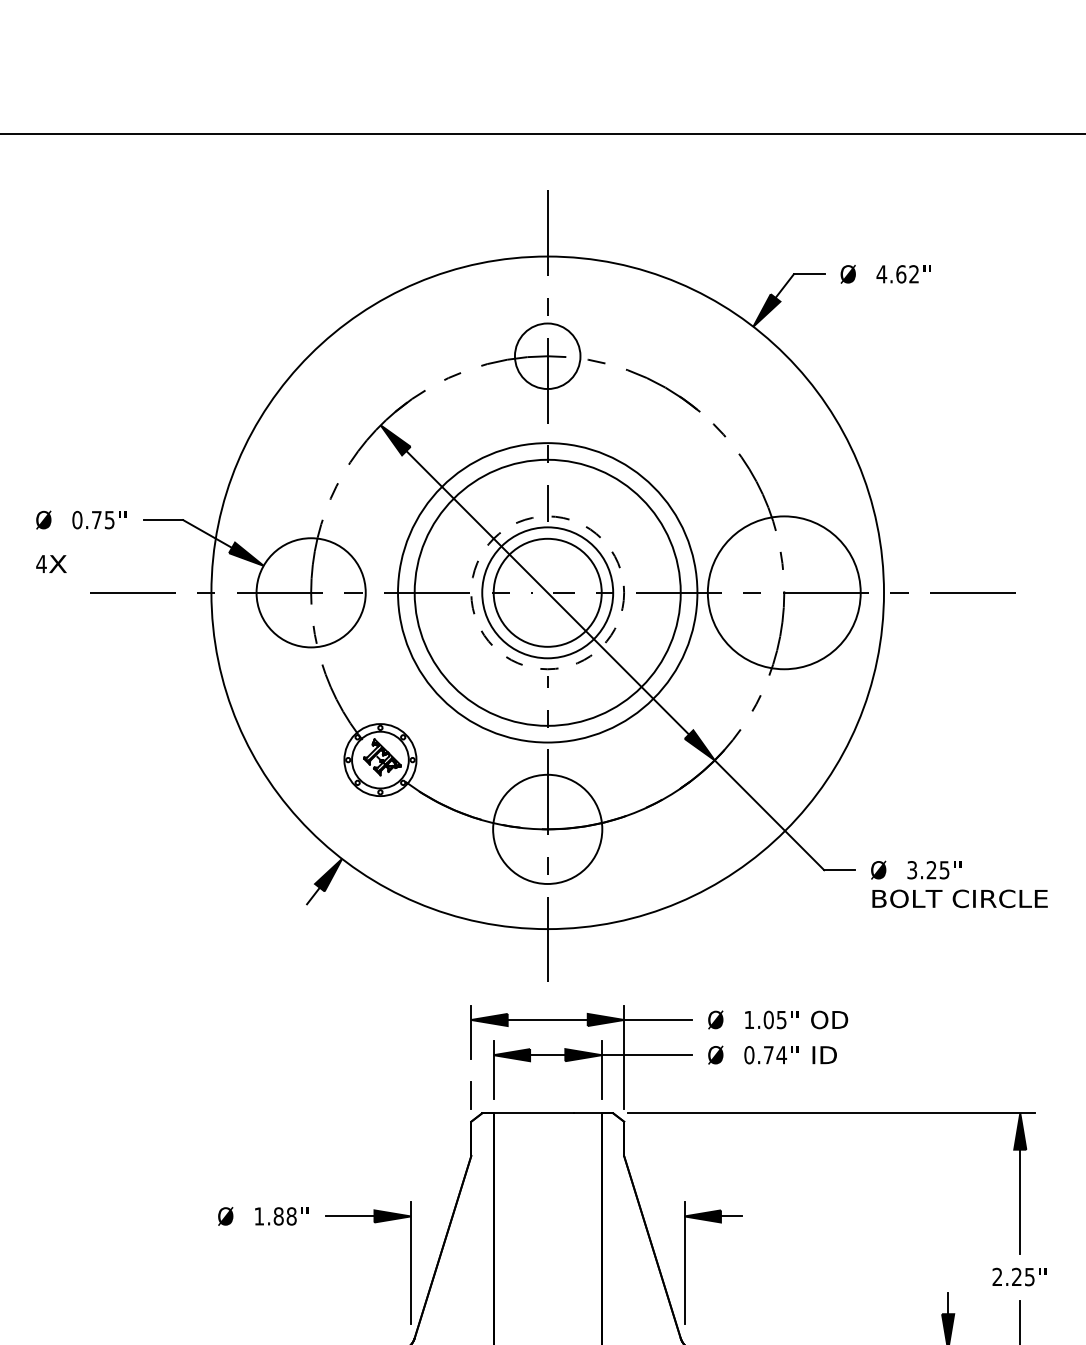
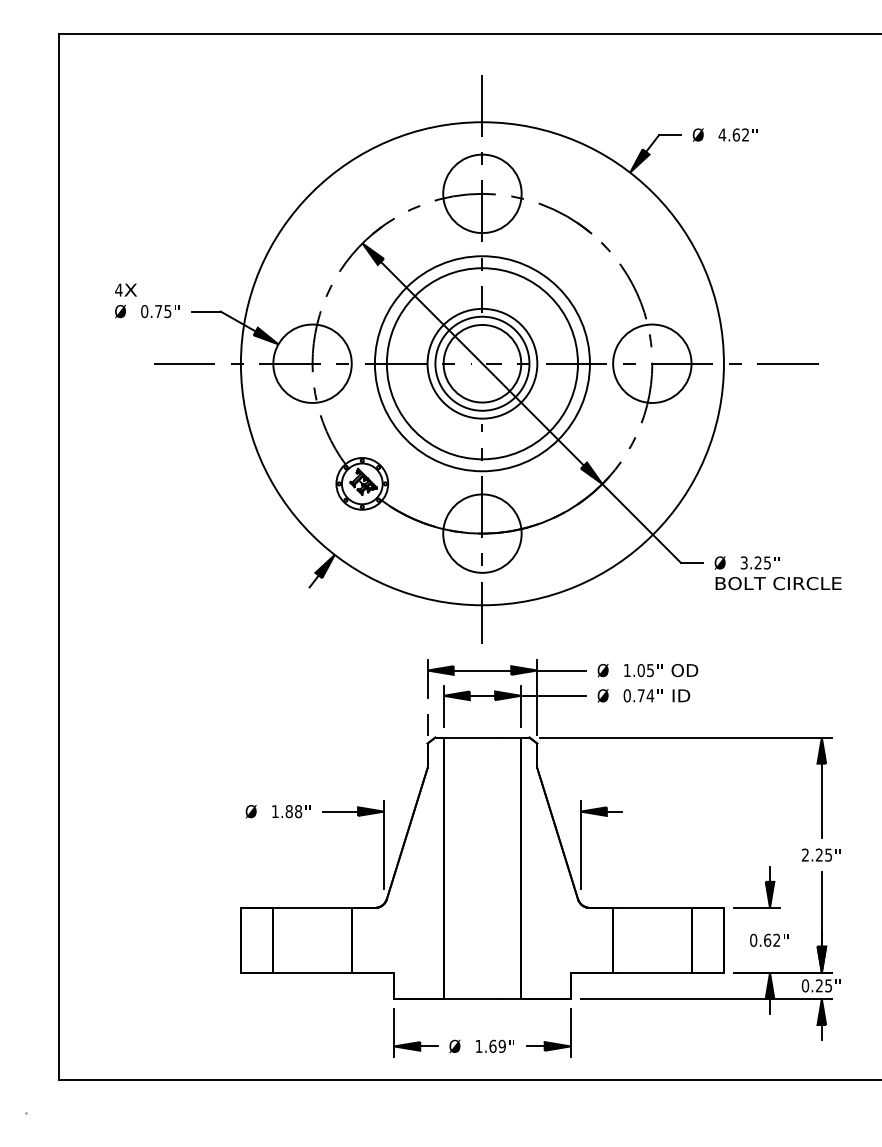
circle: (547, 355) -> (482, 193), size x1.67
text: (50, 563) -> (125, 289), moved
circle: (547, 592) -> (482, 363), dashed -> solid
circle: (784, 592) -> (652, 363), size x0.71

